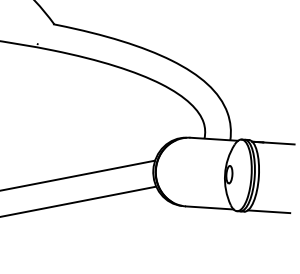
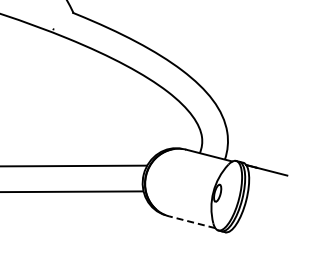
line: (210, 208) -> (192, 222), solid -> dashed
line: (268, 211) -> (249, 236), removed

